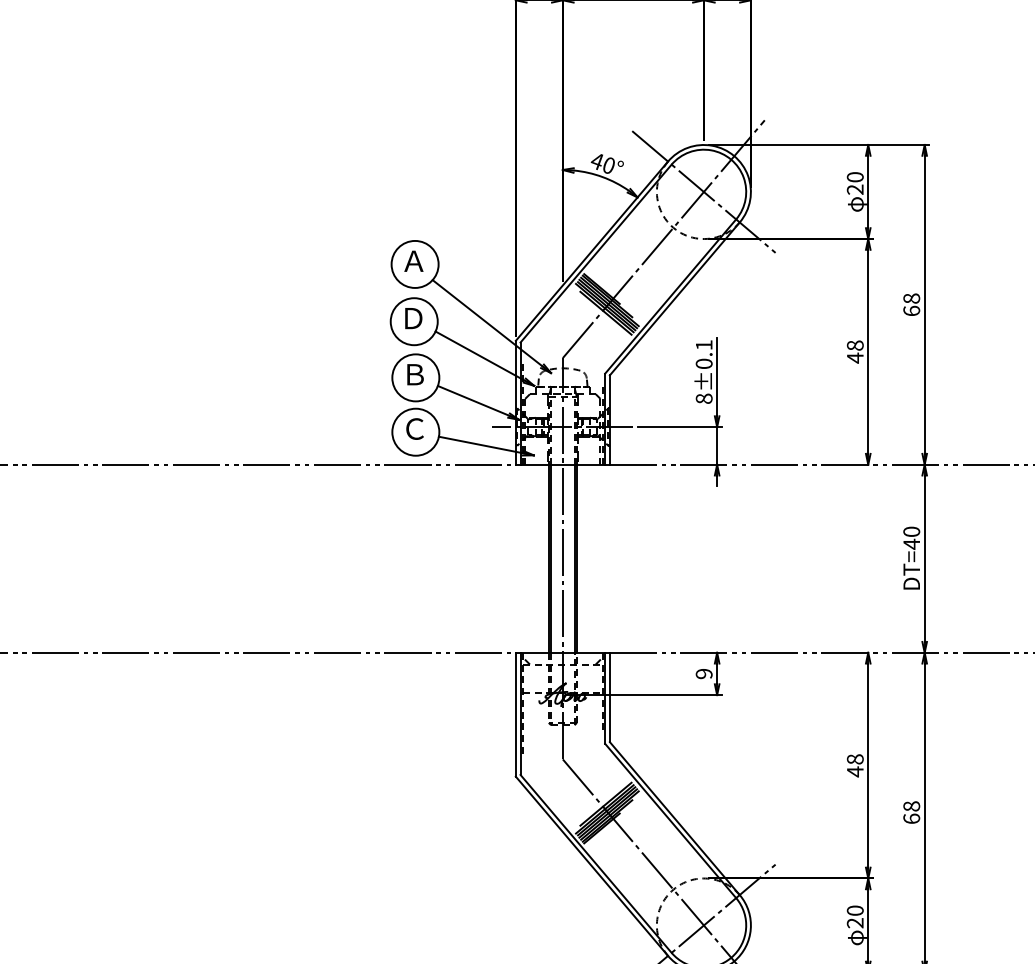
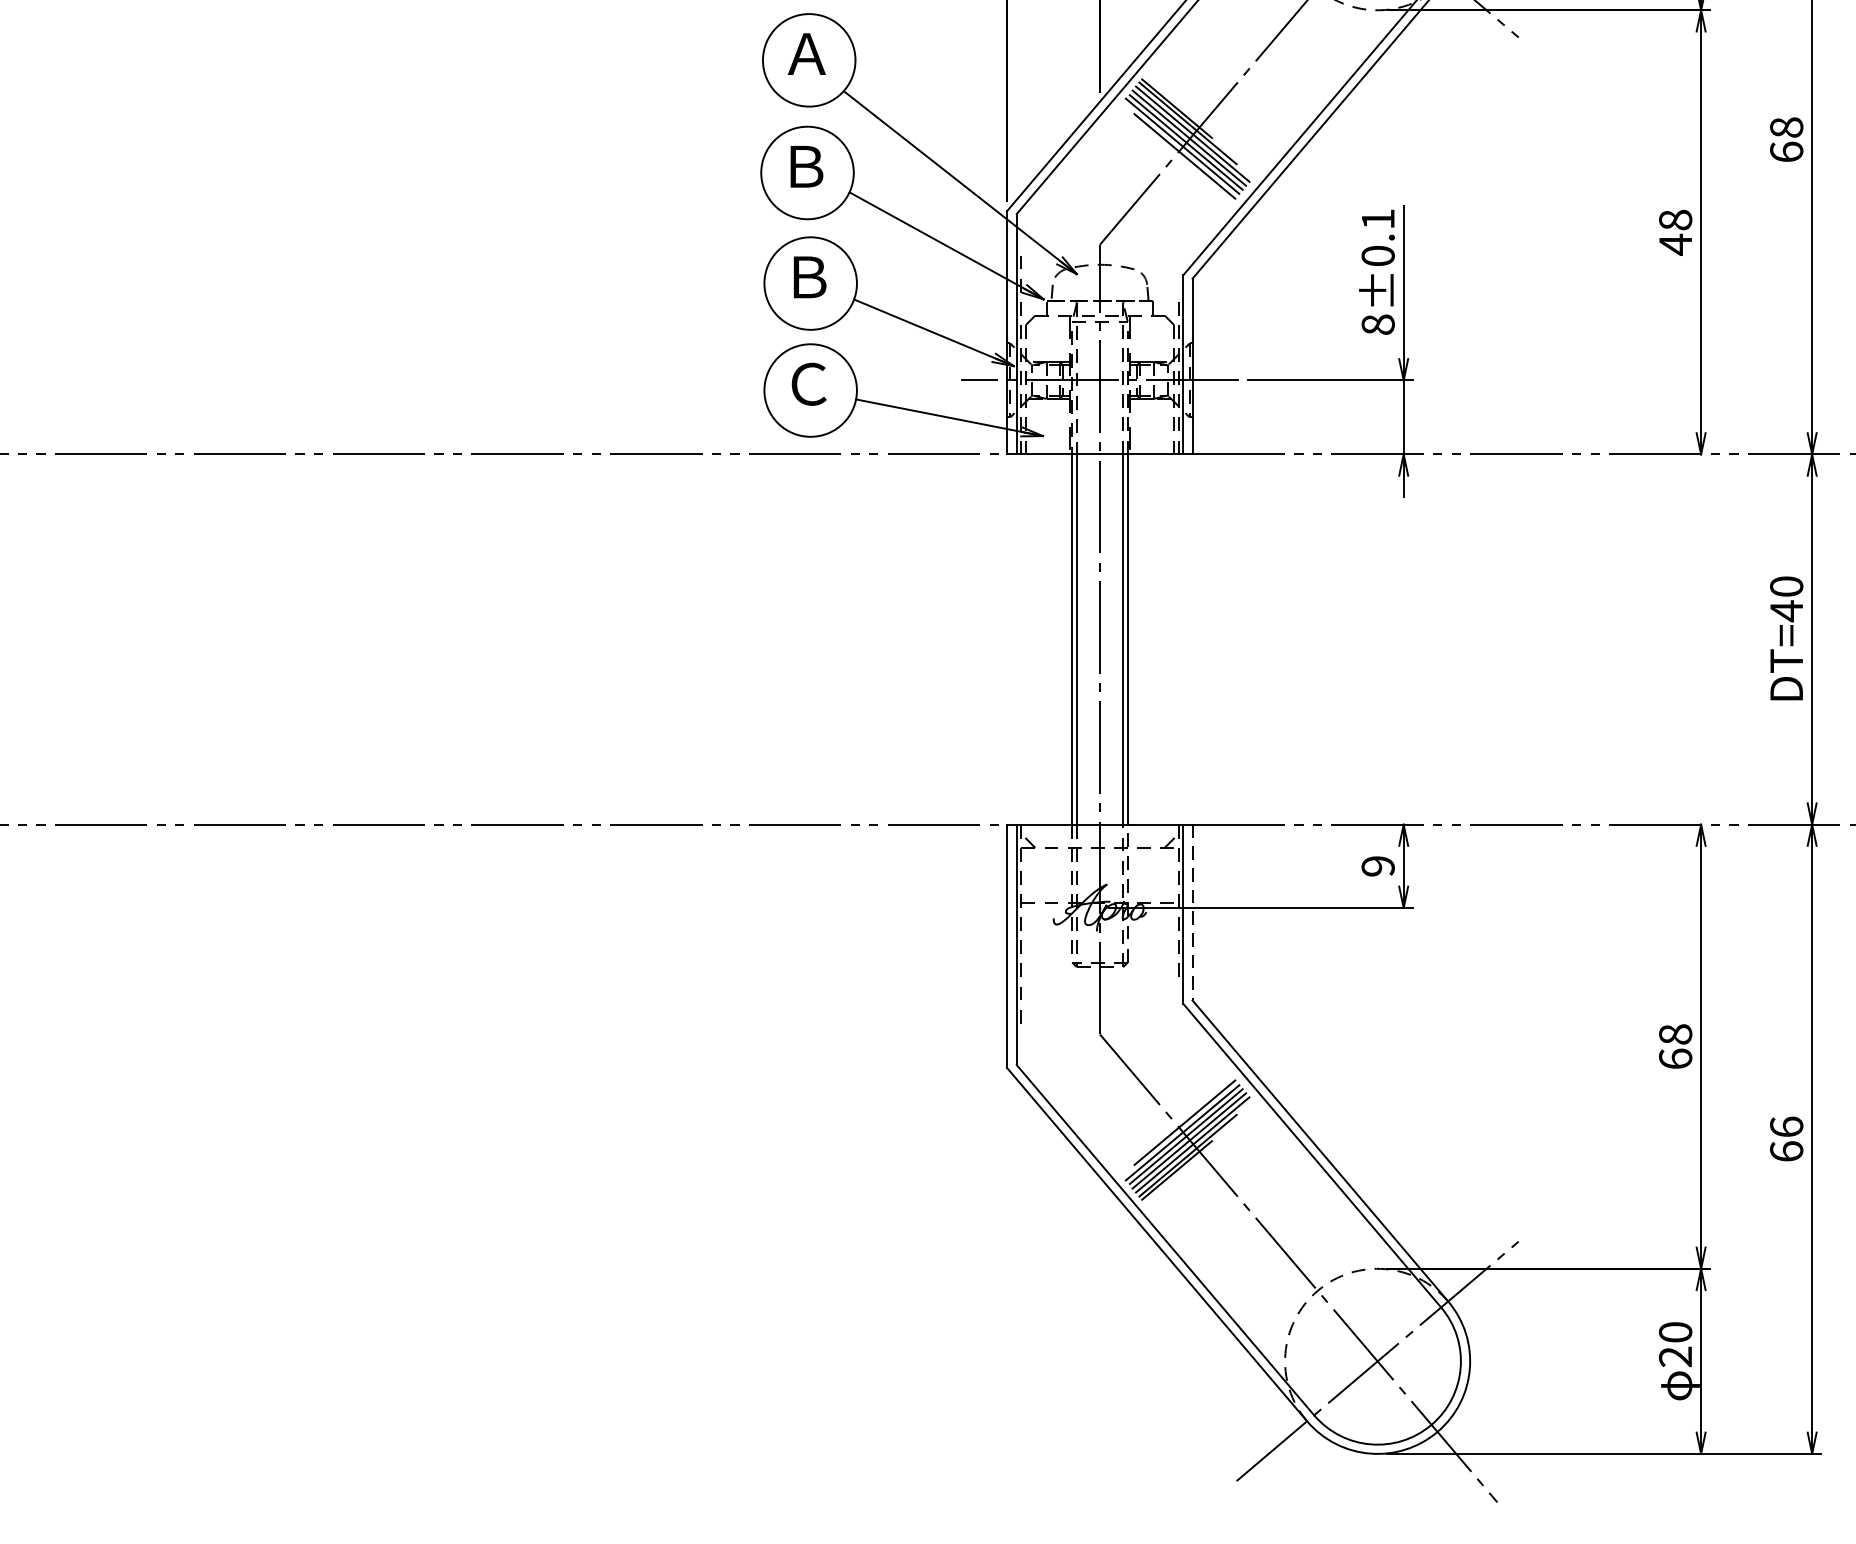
text: (413, 318) -> (806, 166), Ｄ -> Ｂ
line: (609, 697) -> (1191, 912), solid -> dashed
text: (854, 771) -> (1674, 1058), 48 -> 68
text: (911, 806) -> (1786, 1127), 68 -> 66

